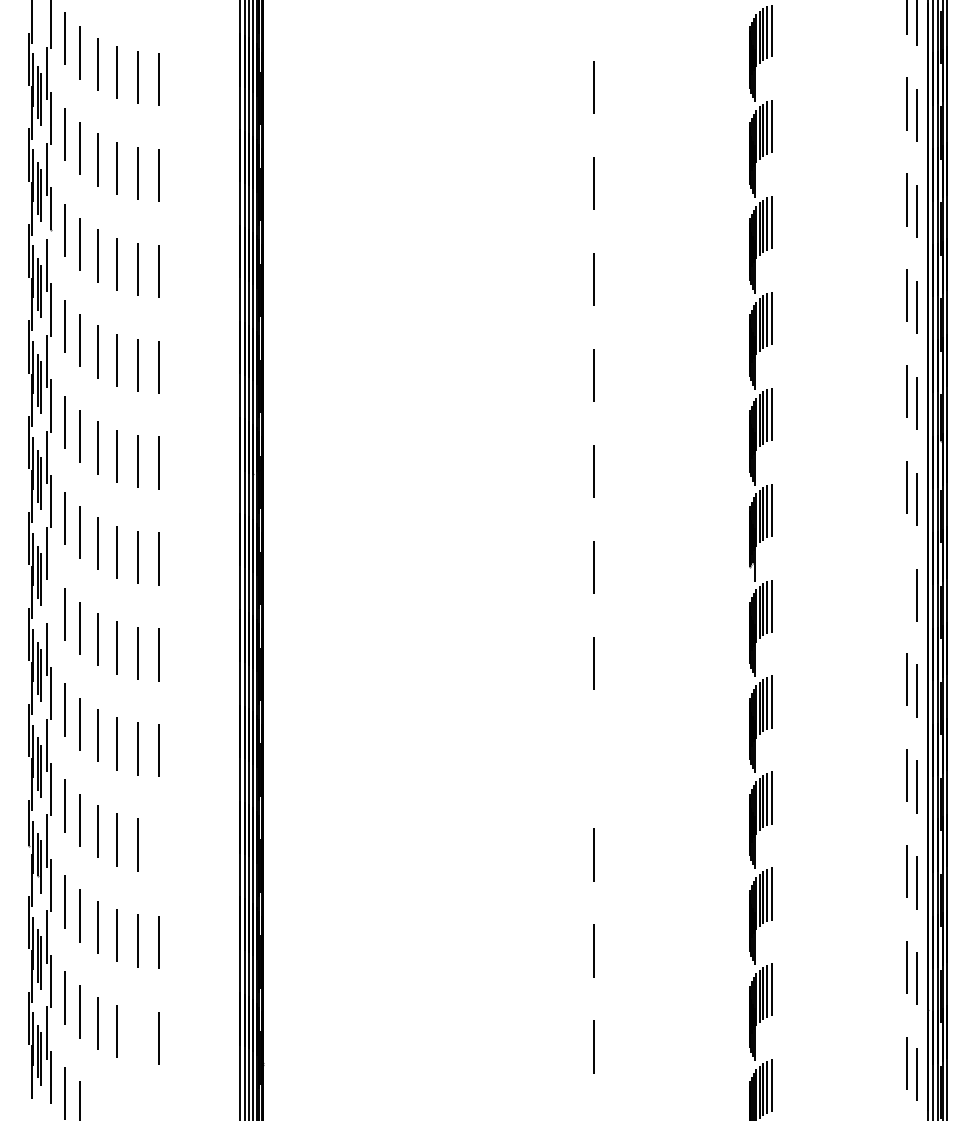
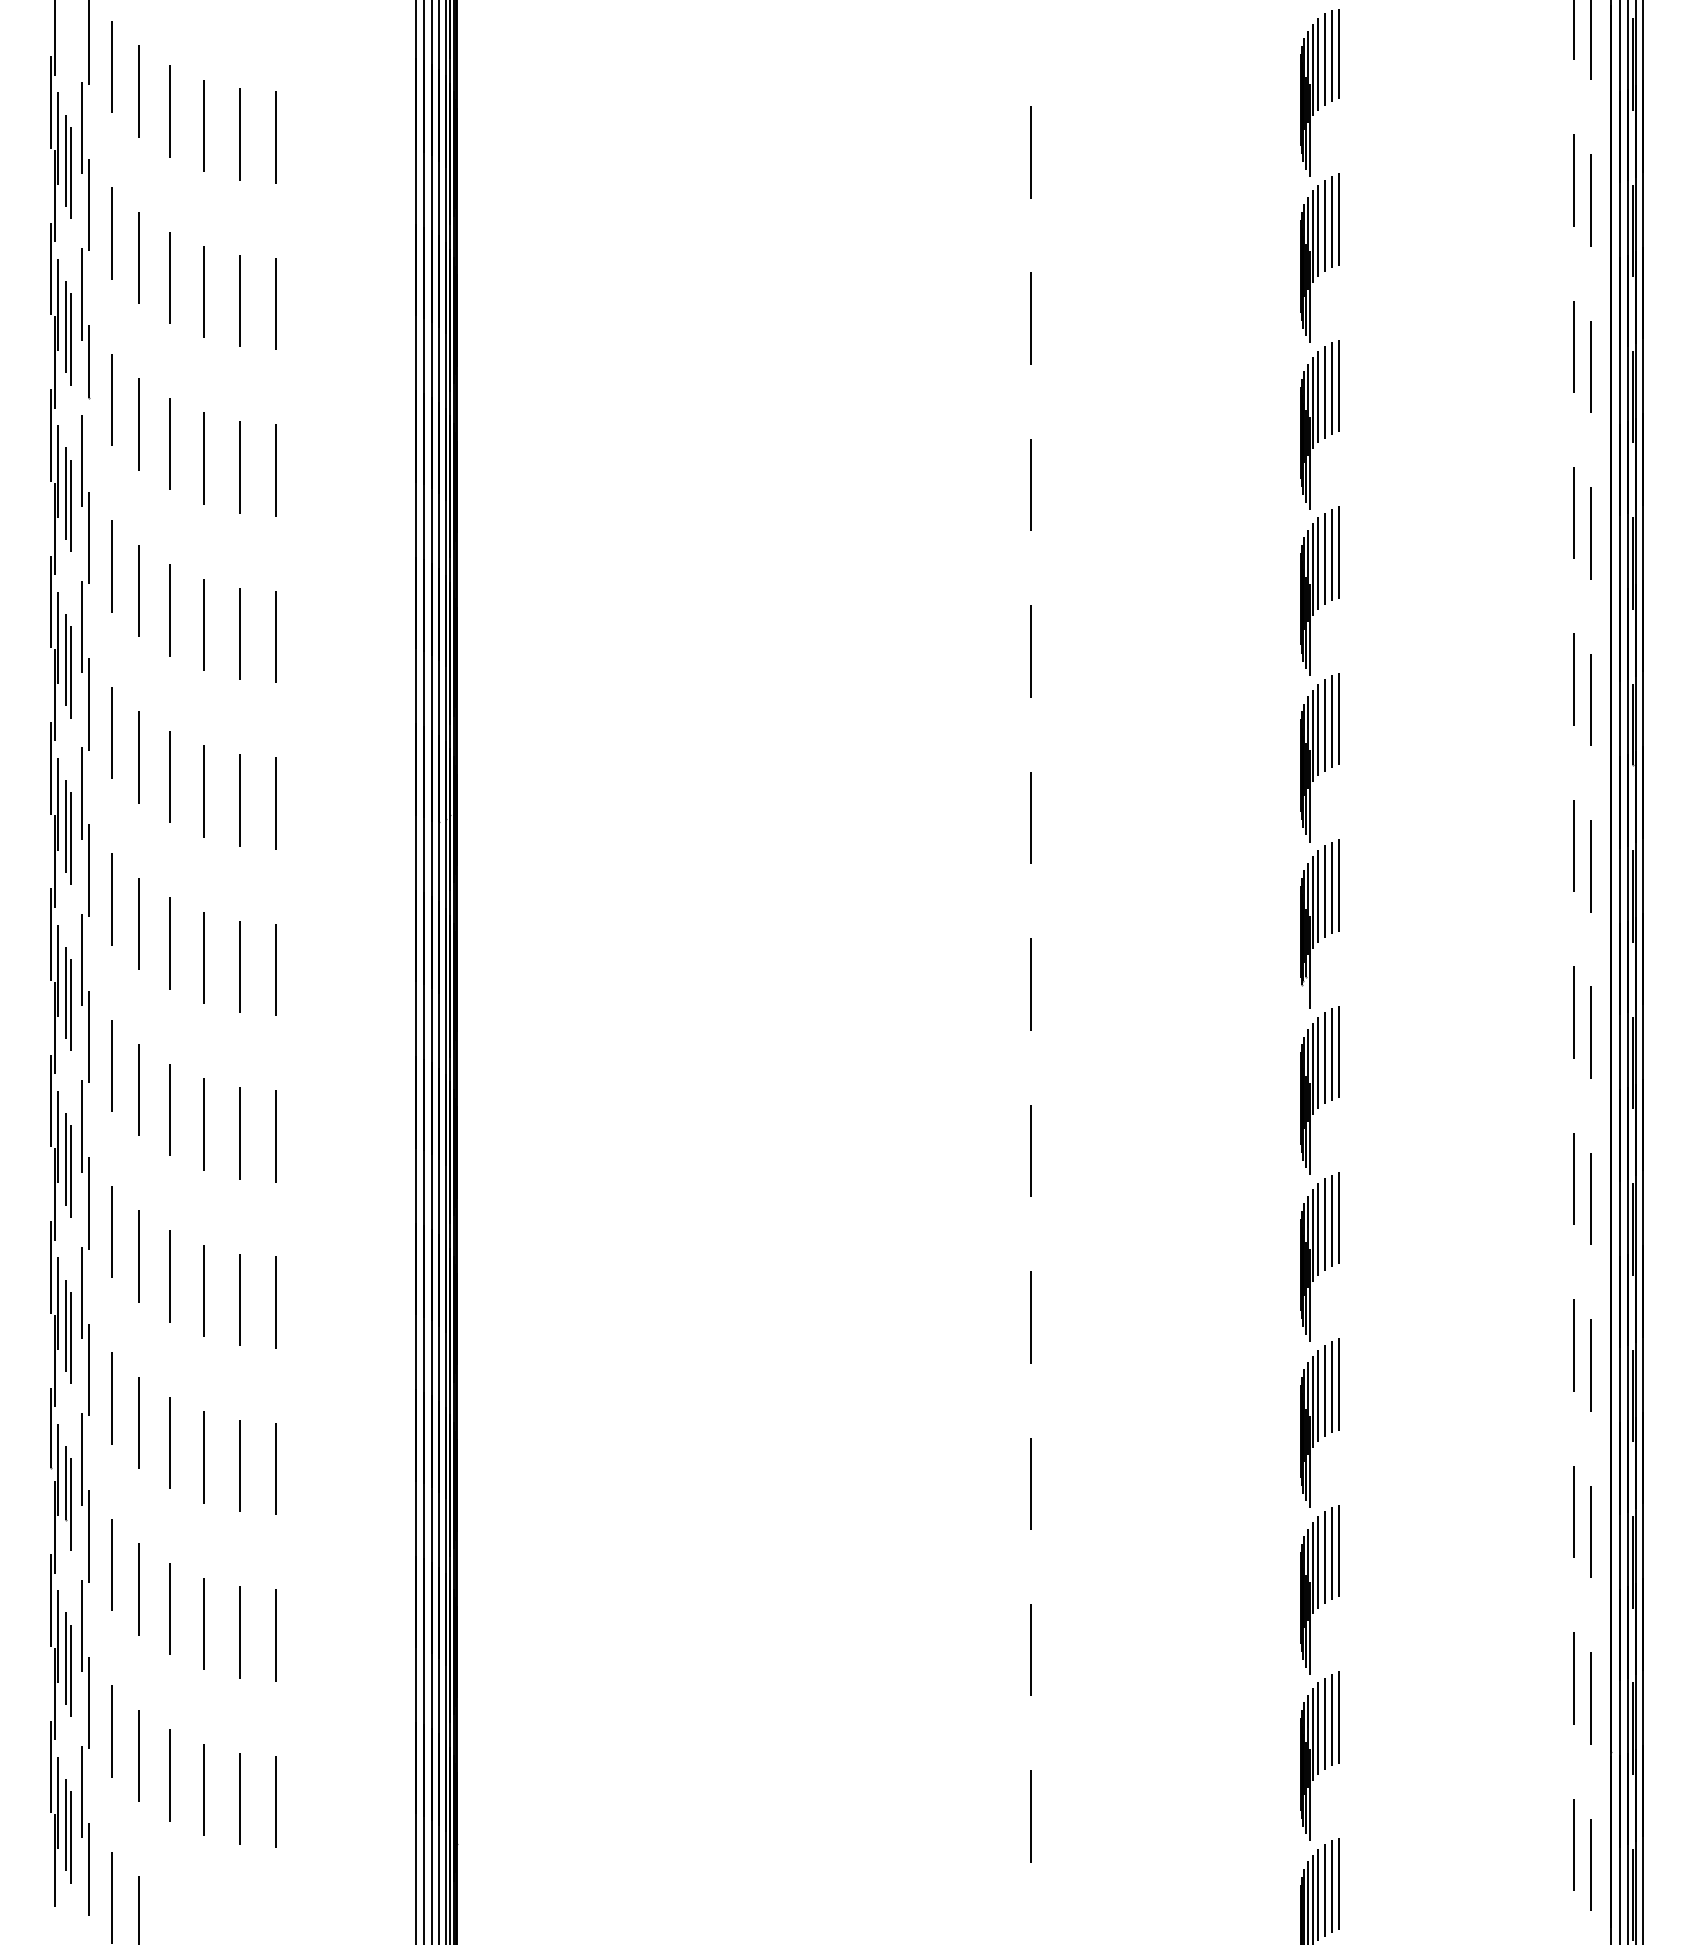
line: (907, 583) -> (1574, 1012), added
line: (51, 597) -> (89, 1036), added
line: (593, 758) -> (1030, 1316), added
line: (159, 846) -> (276, 1468), added
line: (137, 1036) -> (238, 1798), added

